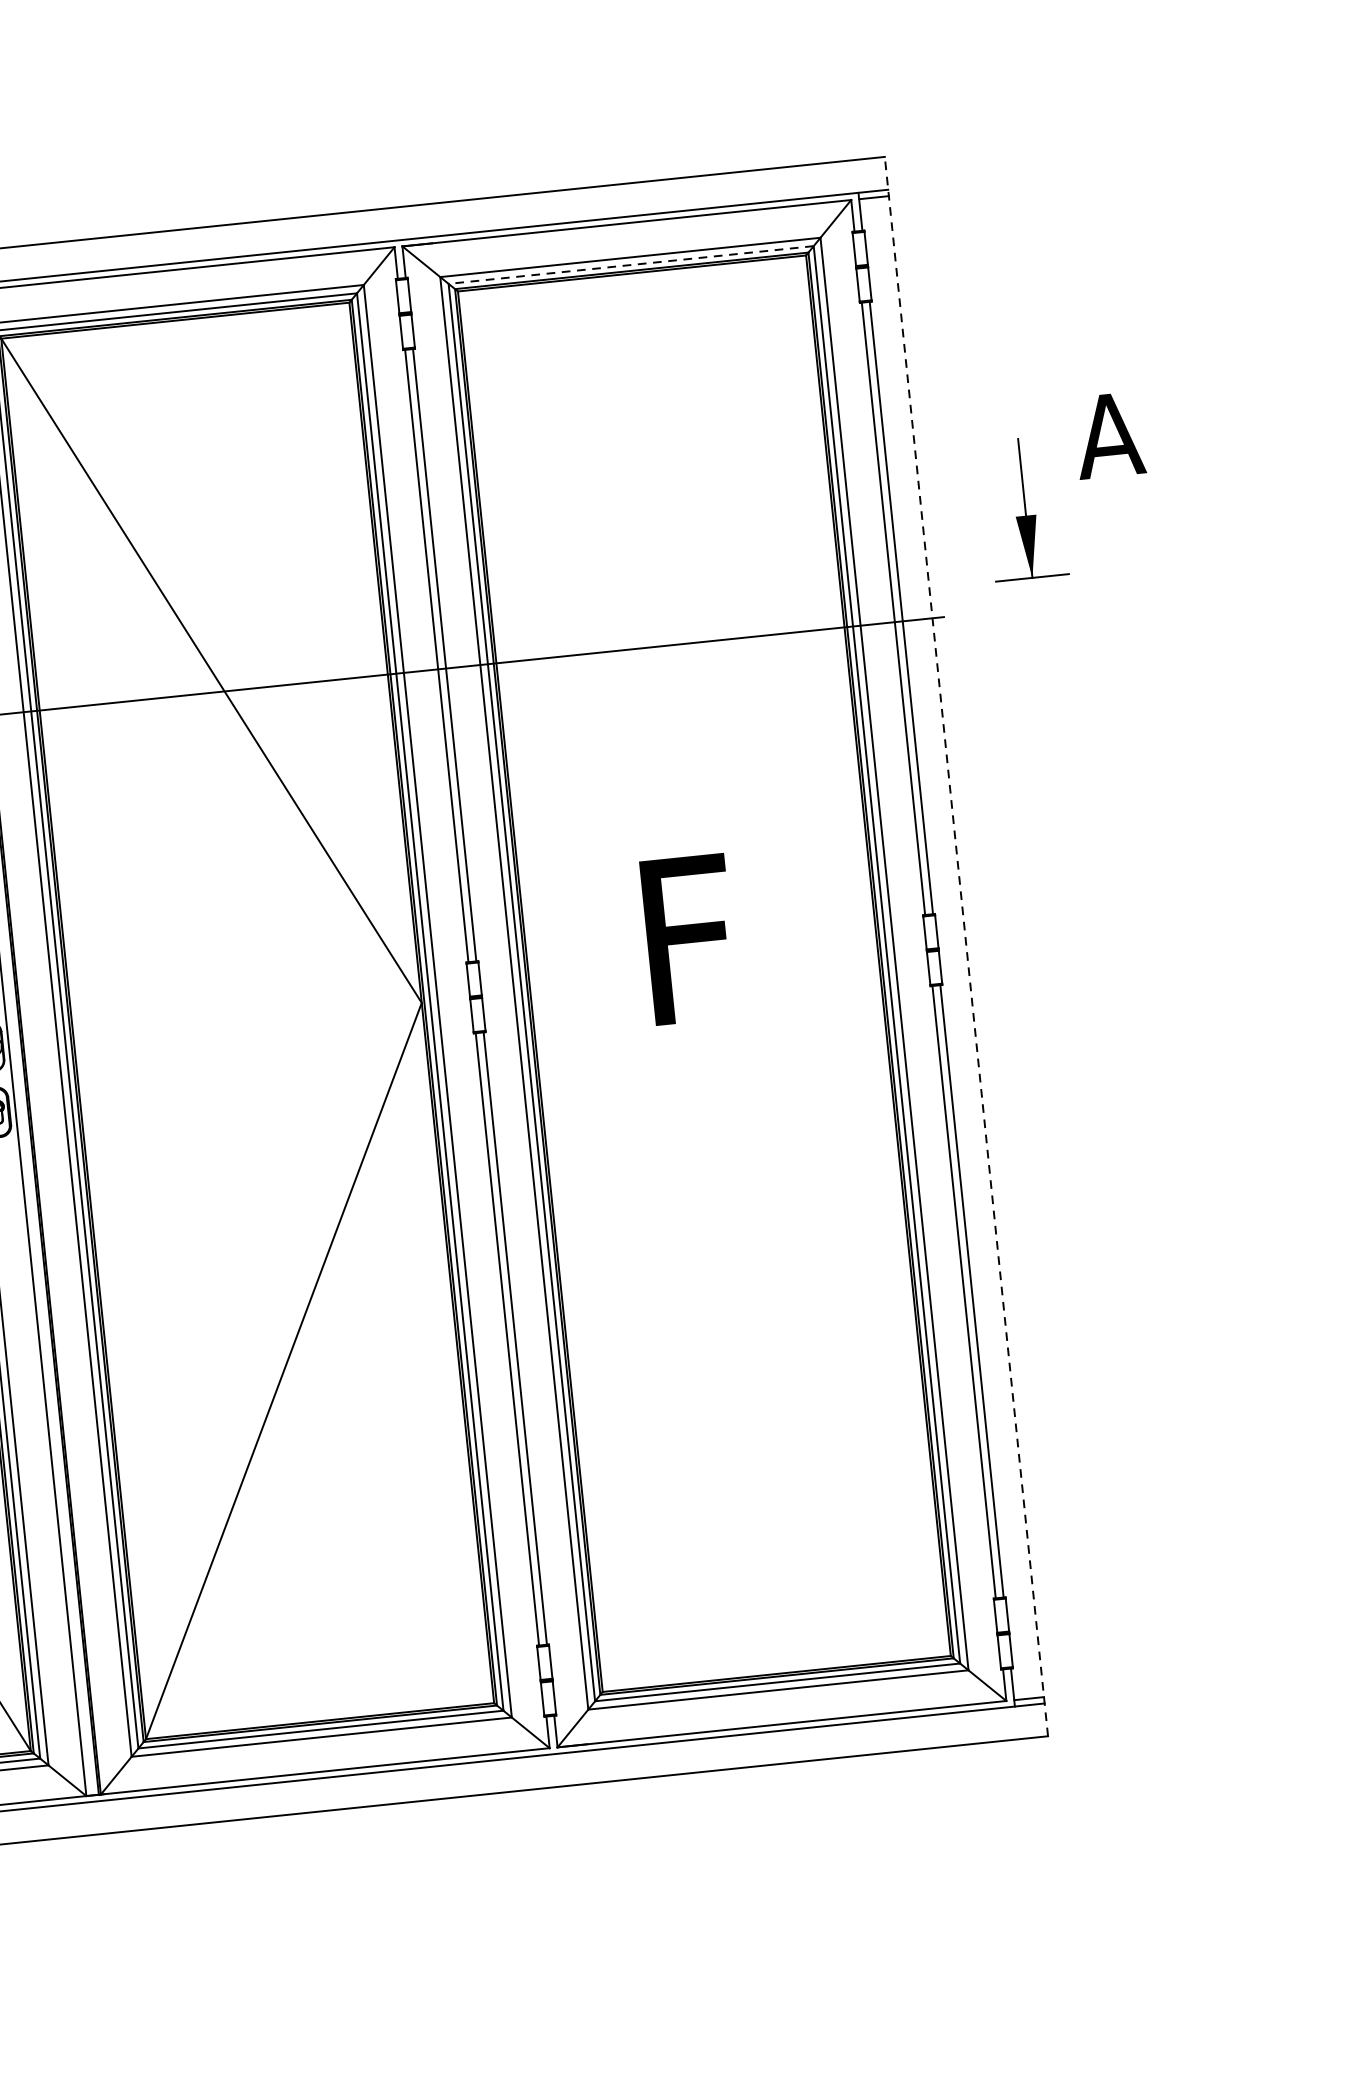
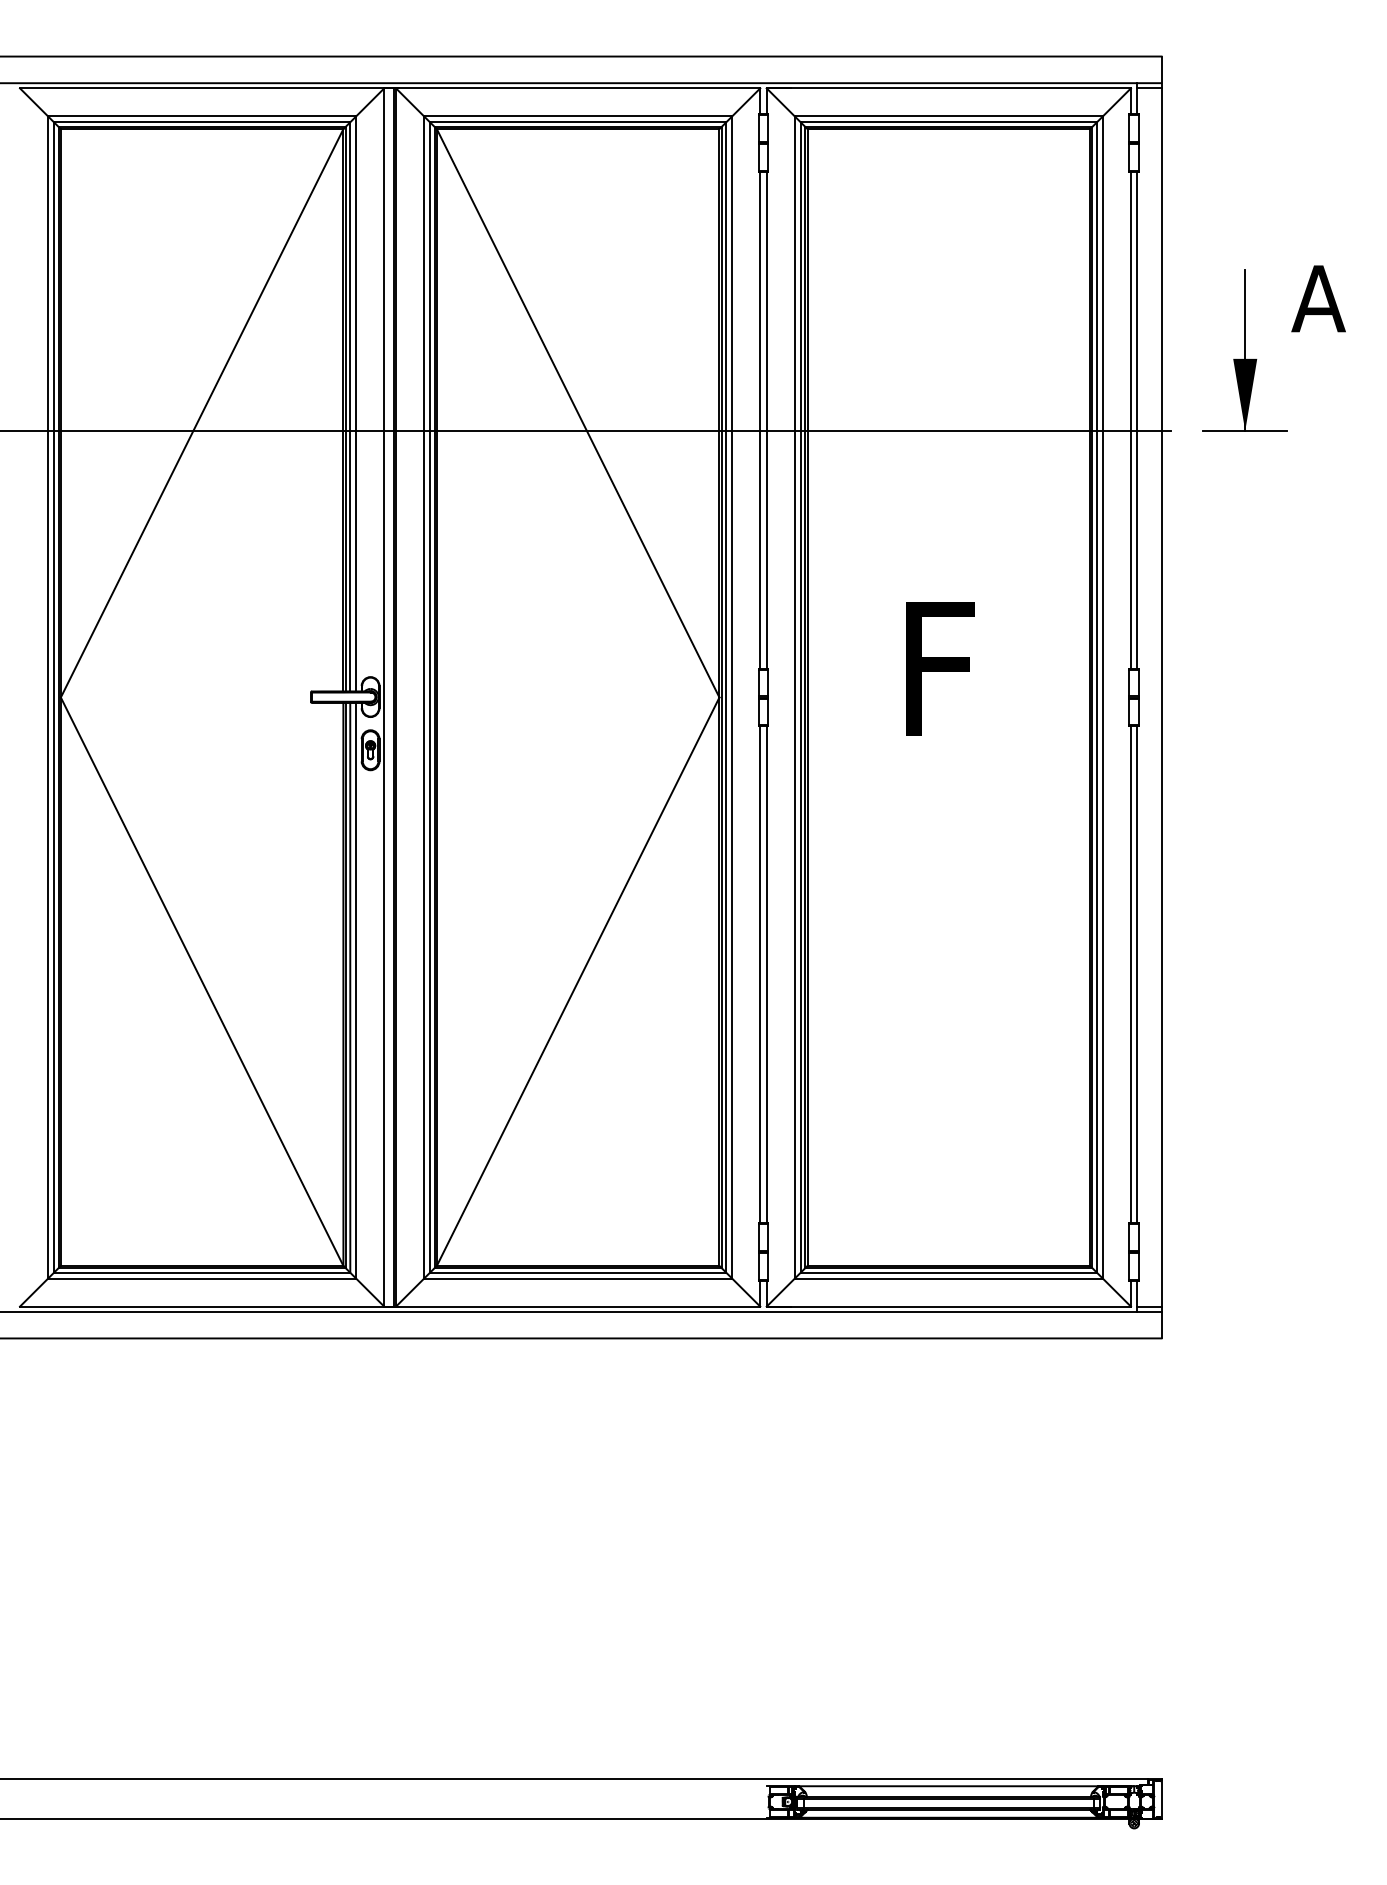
line: (630, 265) -> (948, 122), dashed -> solid
part: (1024, 508) -> (1244, 350), size x1.43
line: (966, 946) -> (1161, 697), dashed -> solid

